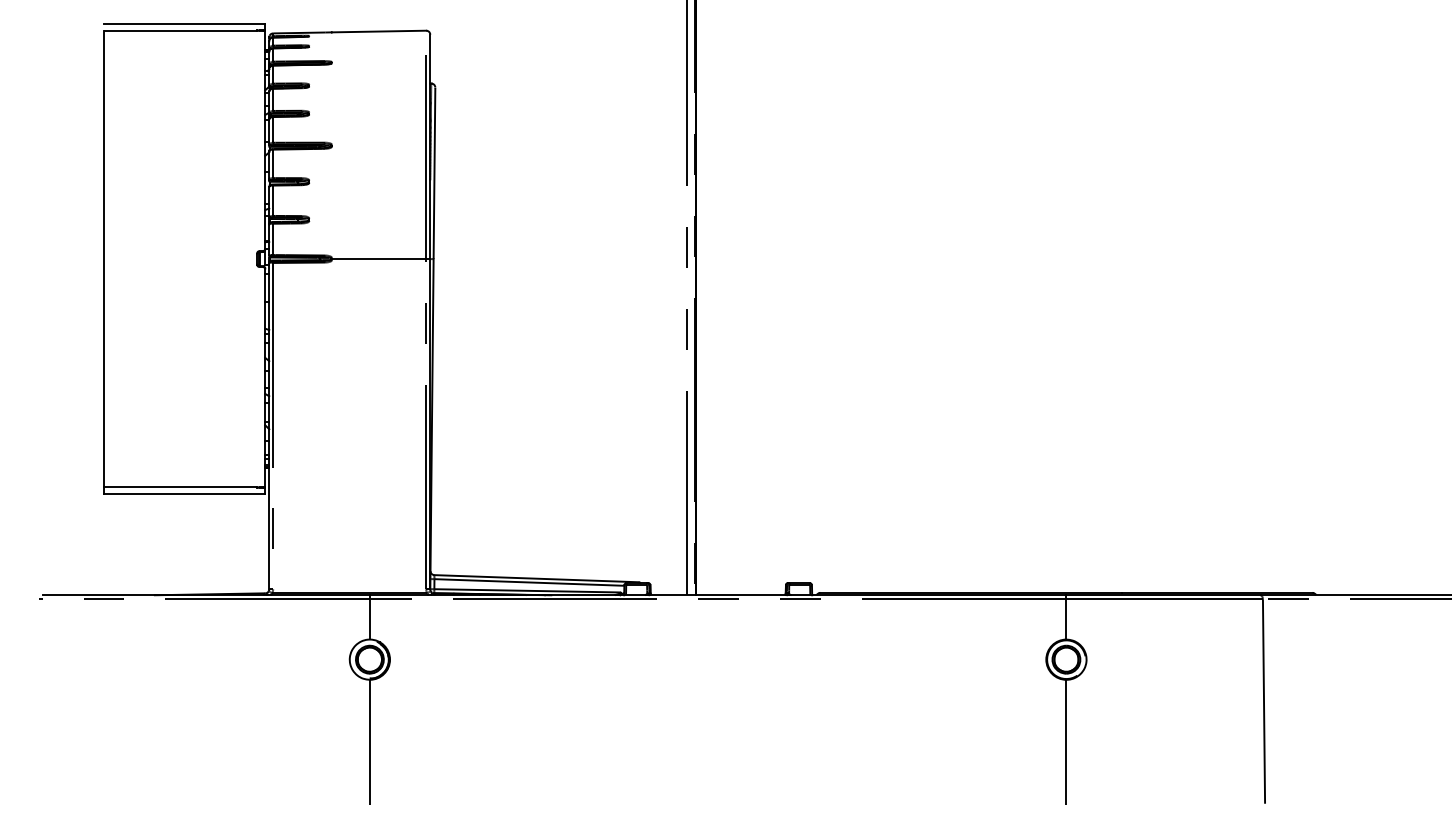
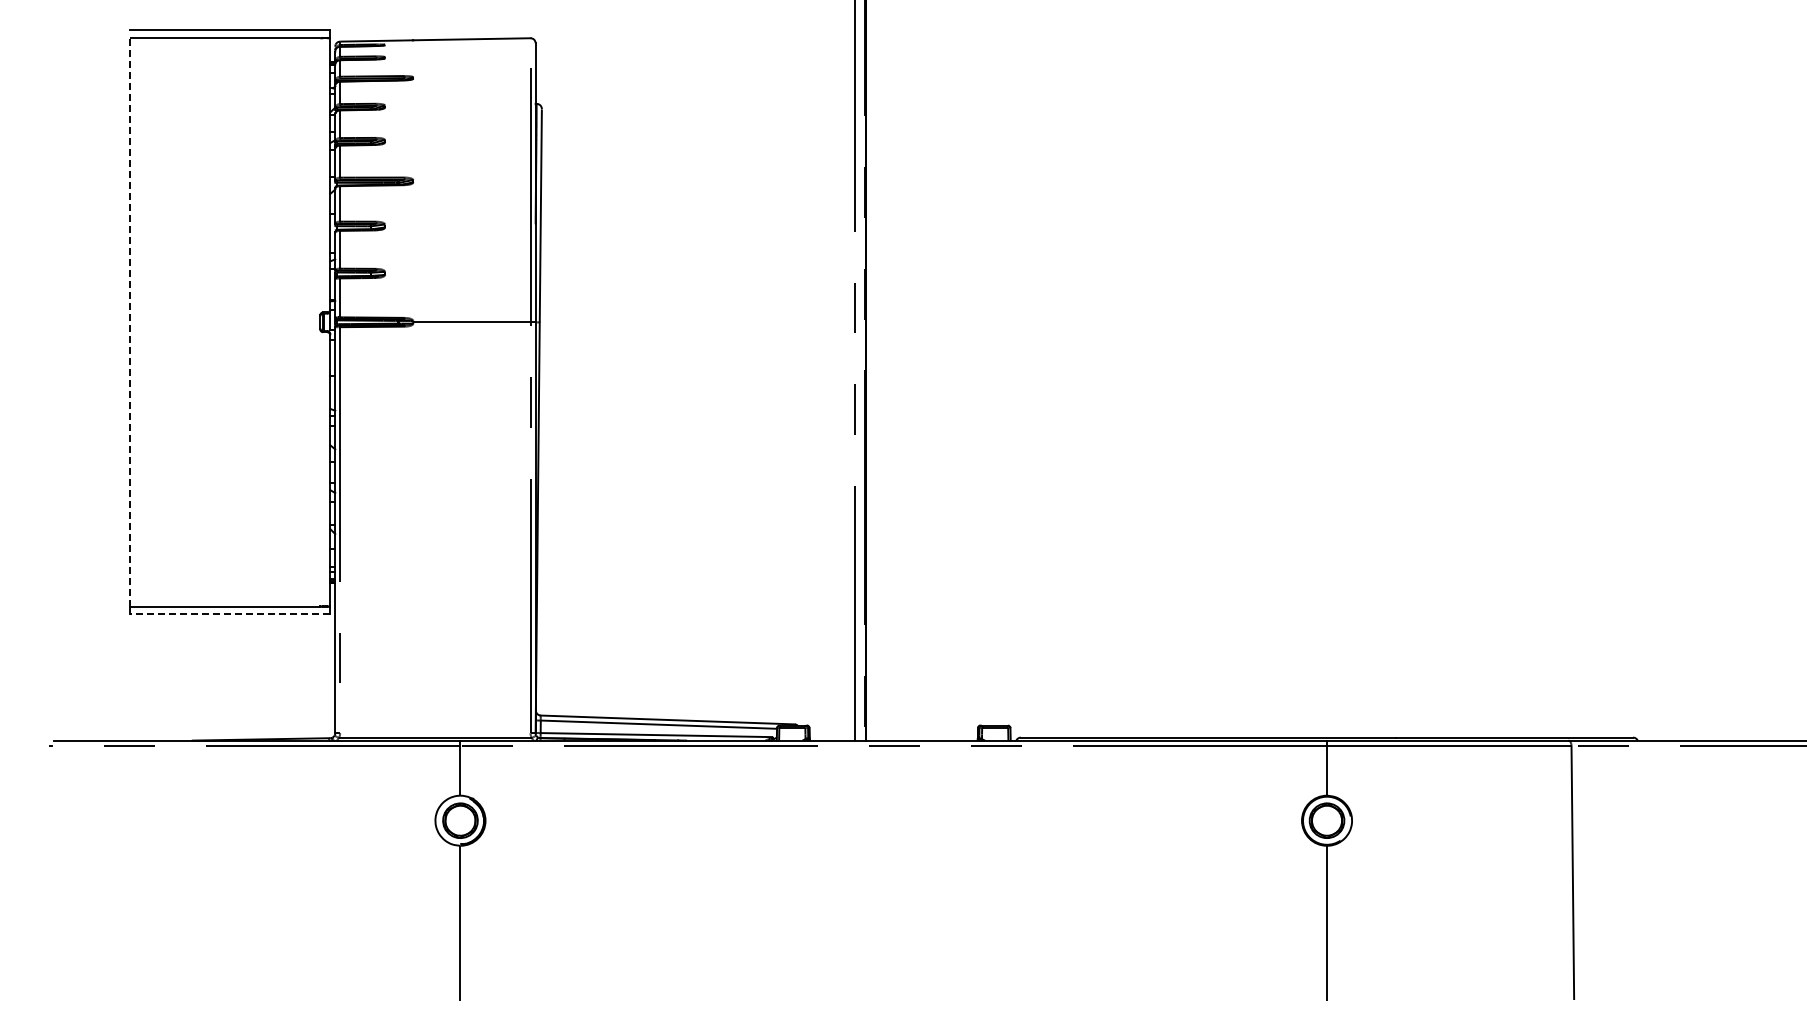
line: (103, 258) -> (129, 321), solid -> dashed
line: (184, 493) -> (229, 614), solid -> dashed

